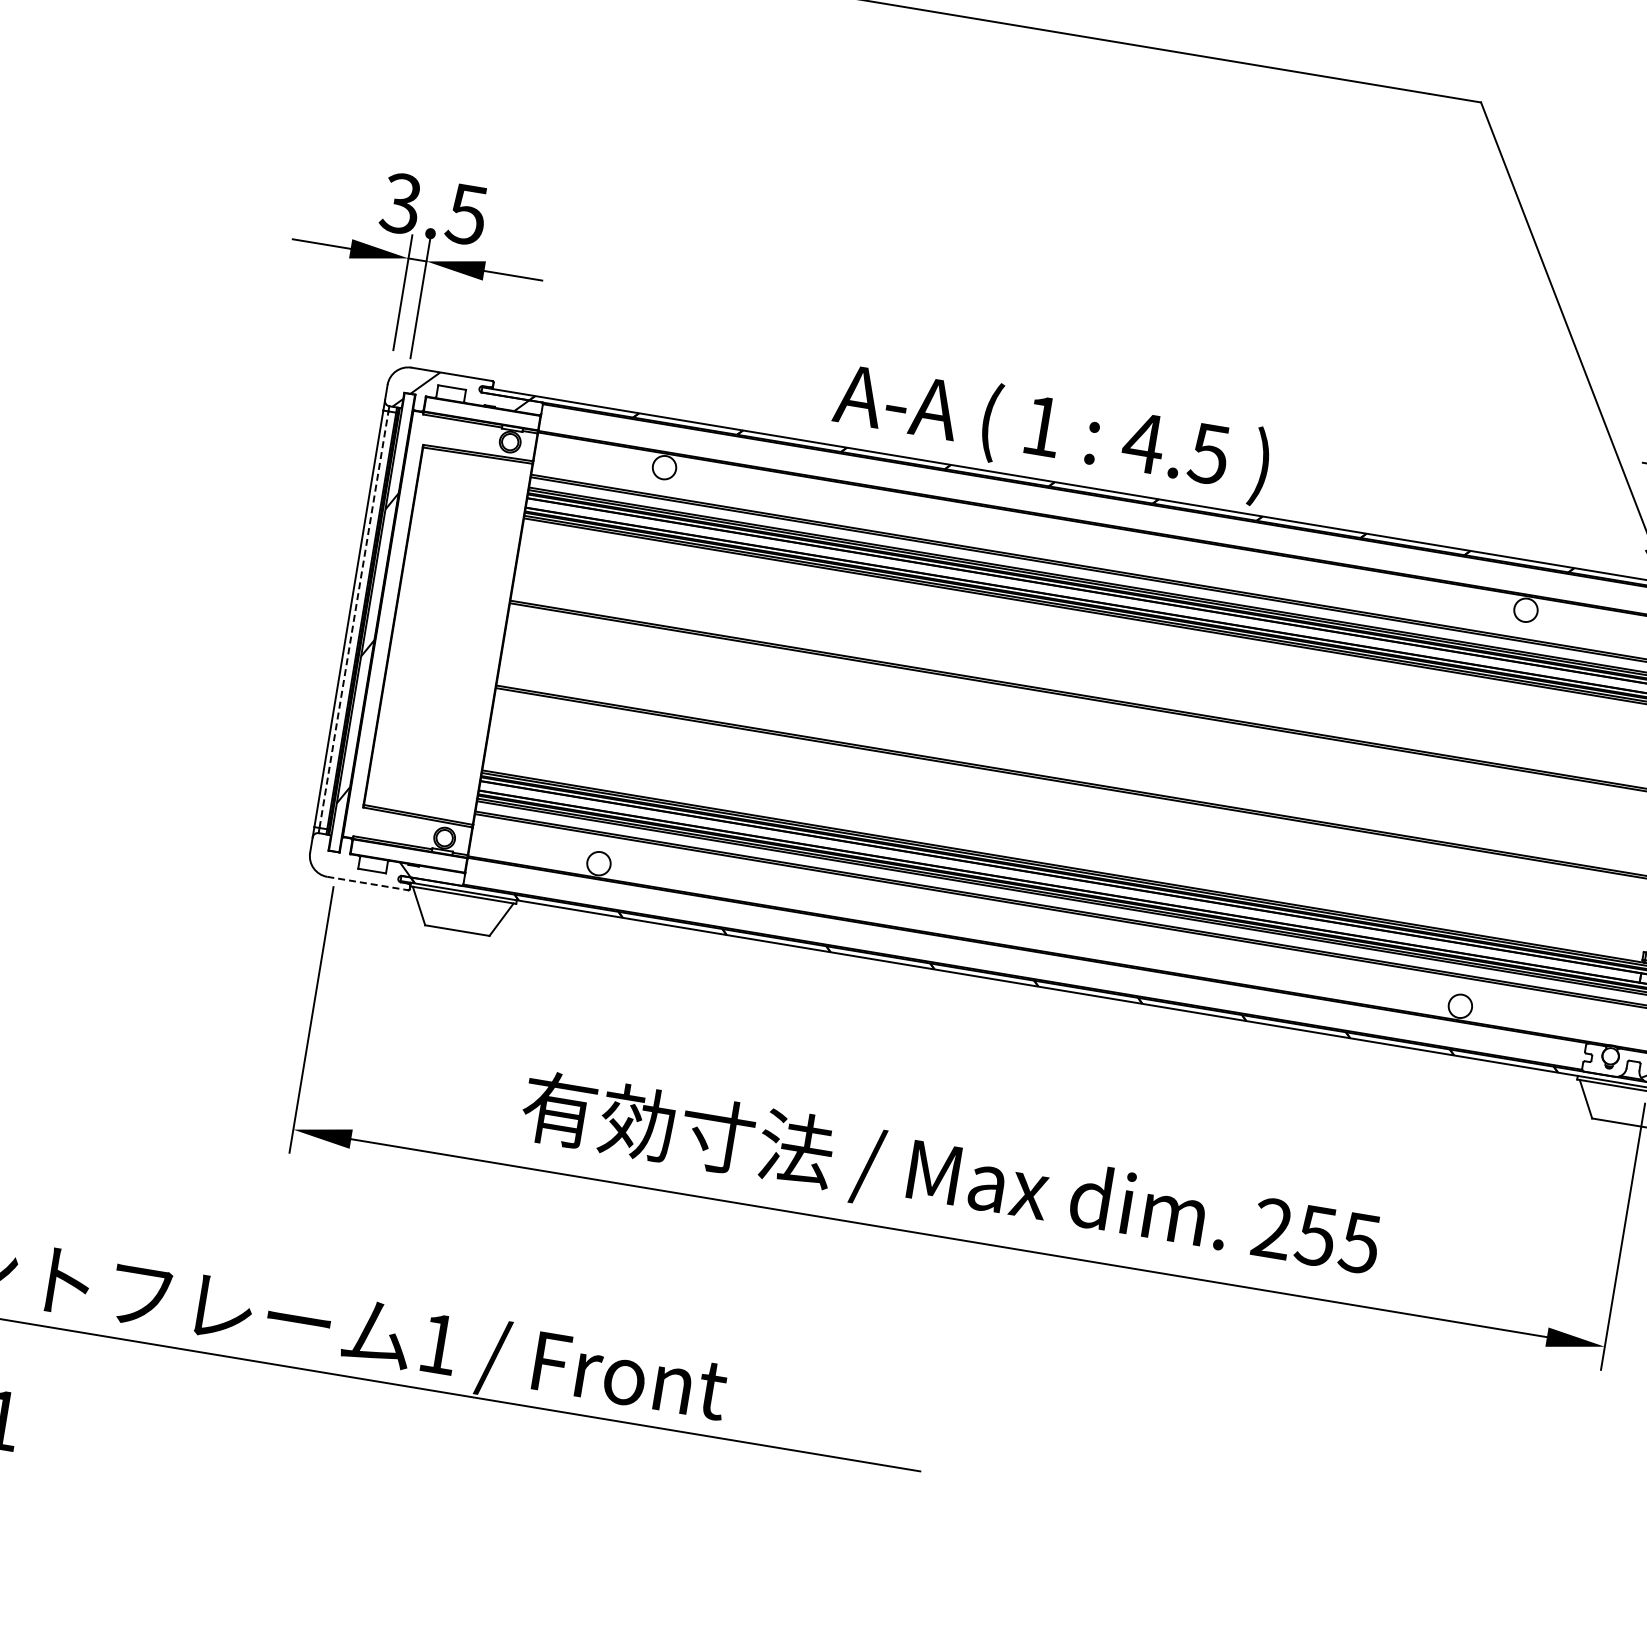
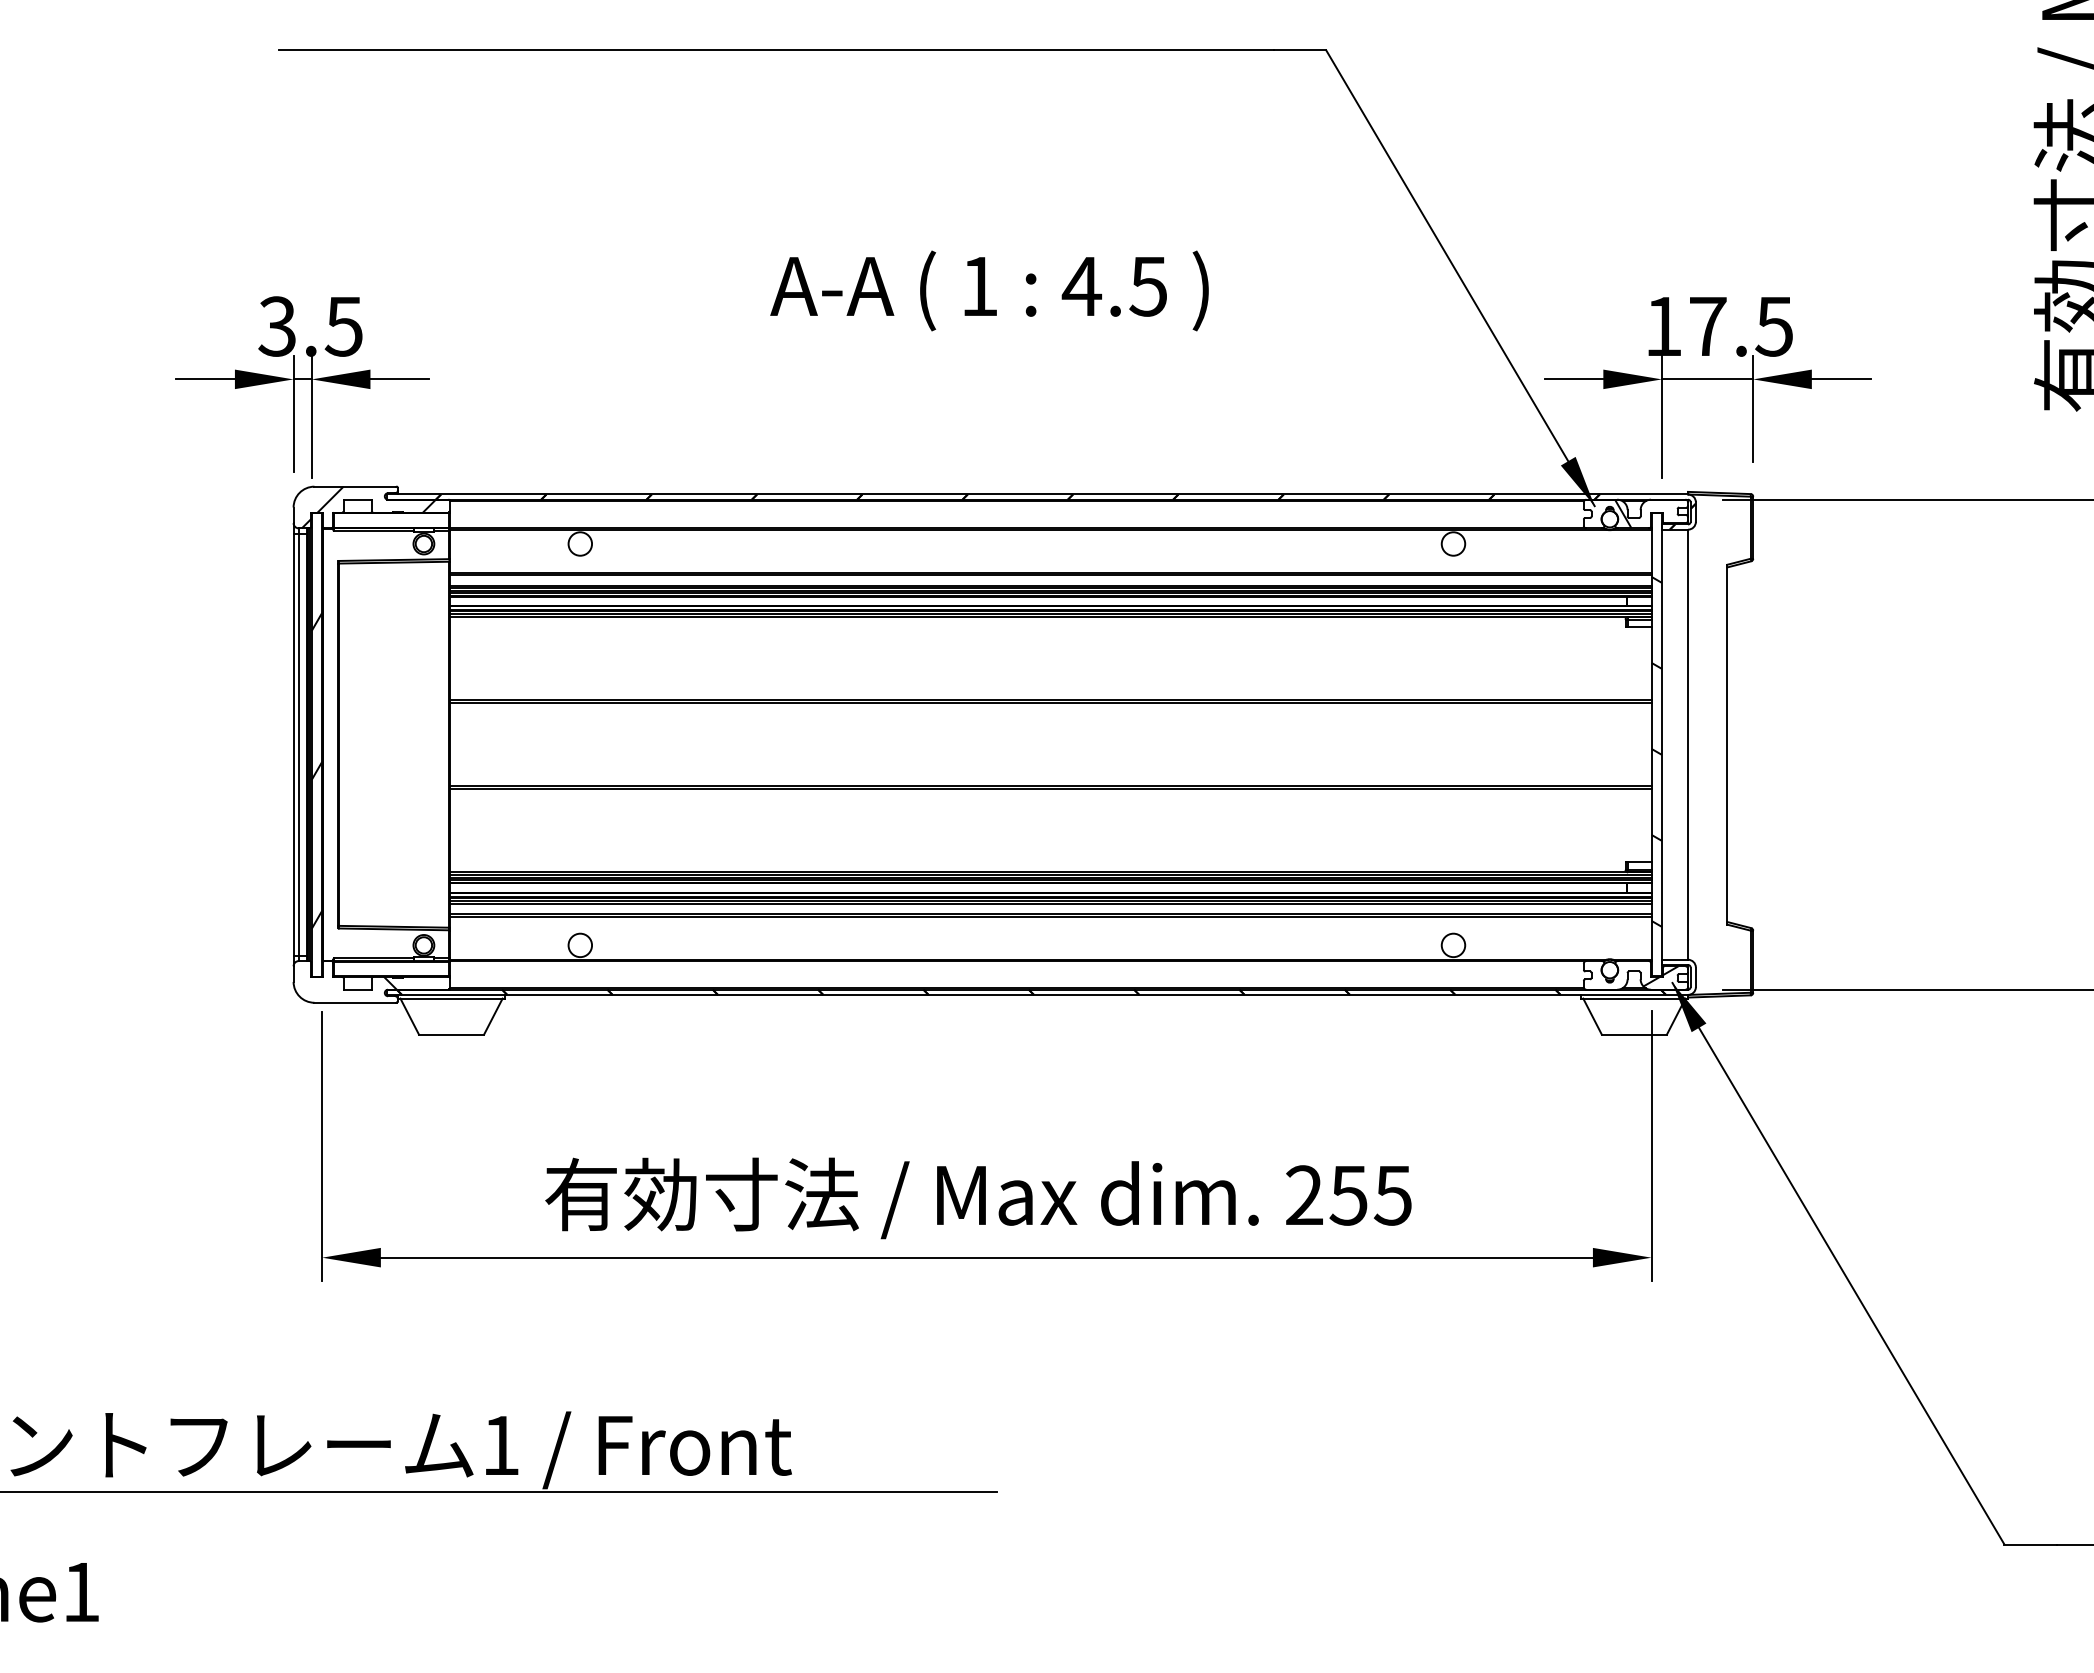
text: (1051, 431) -> (989, 290), moved
line: (353, 619) -> (298, 744), dashed -> solid
line: (367, 883) -> (355, 1002), dashed -> solid

